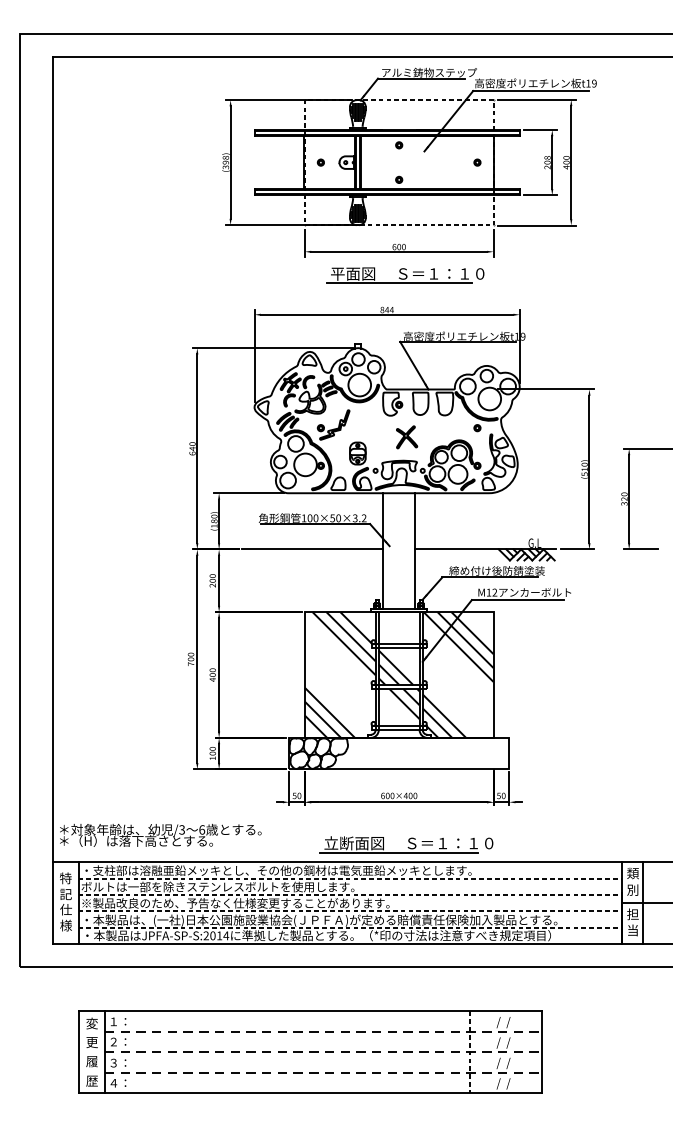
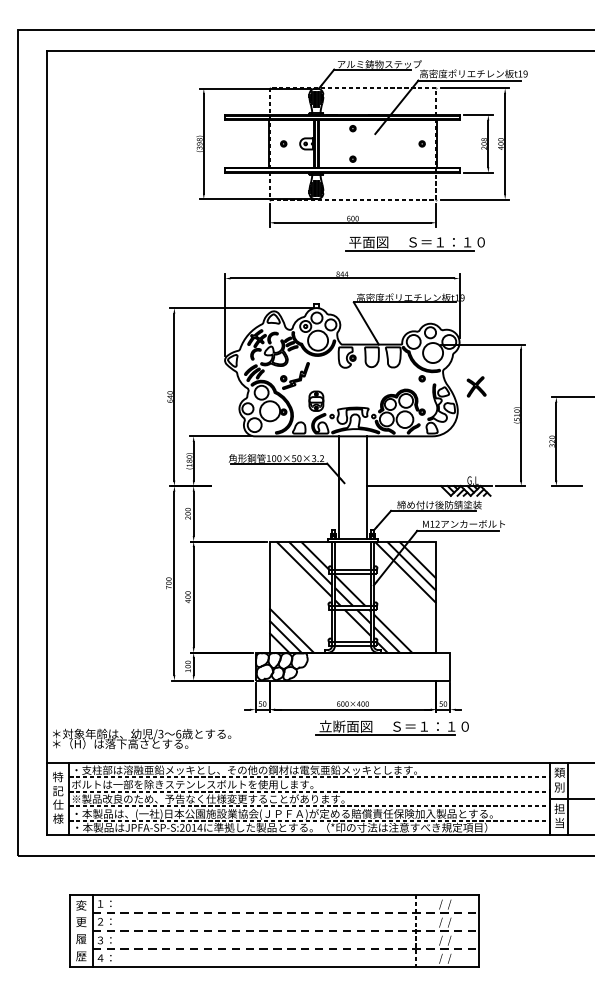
part: (405, 275) -> (415, 243), moved
part: (407, 437) -> (477, 387), moved
line: (312, 549) -> (276, 486), removed
part: (406, 844) -> (392, 727), moved

